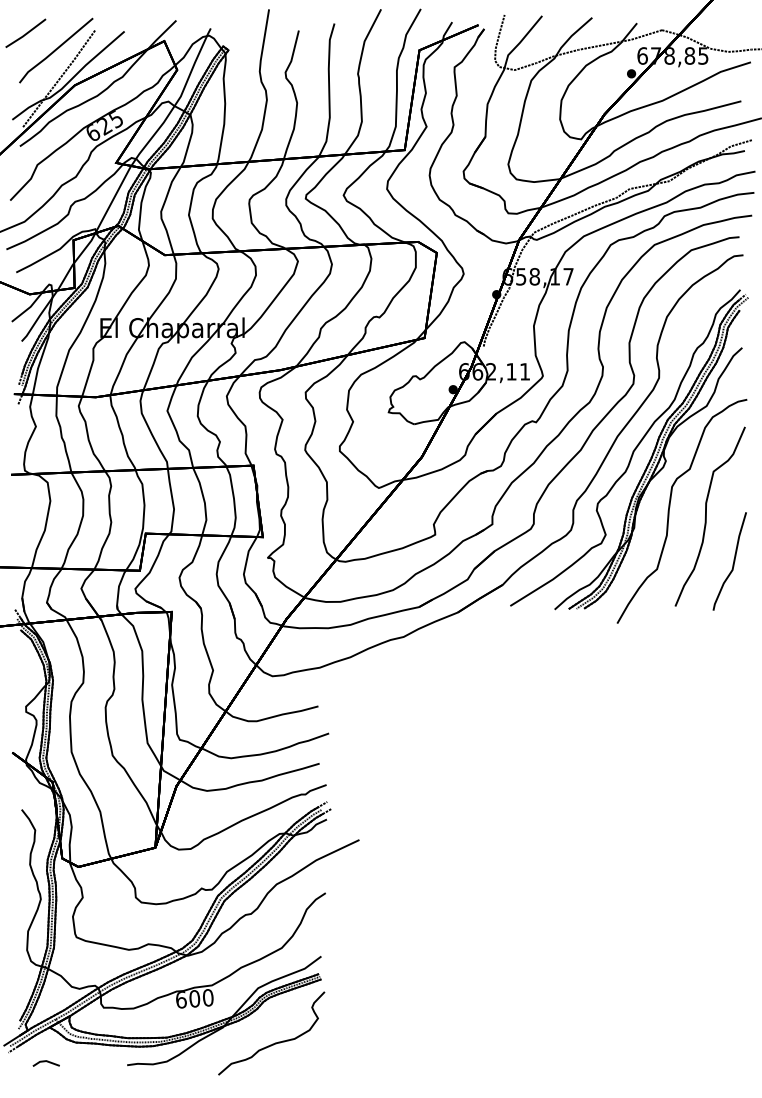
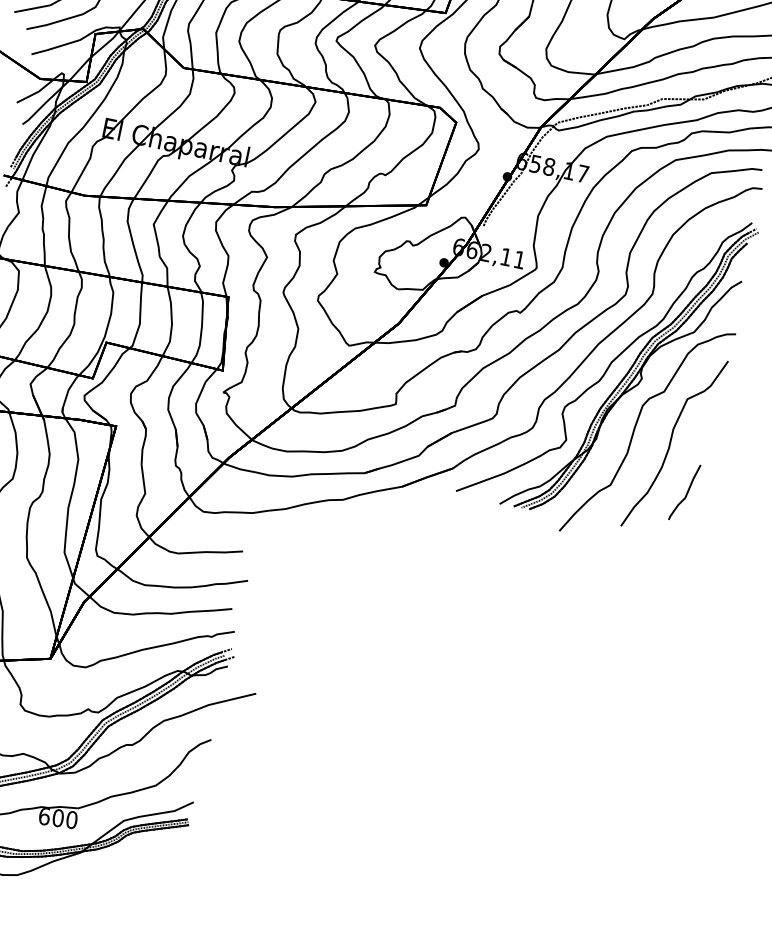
part: (729, 561) -> (684, 492), size x0.6
part: (275, 1042) -> (129, 878), removed

